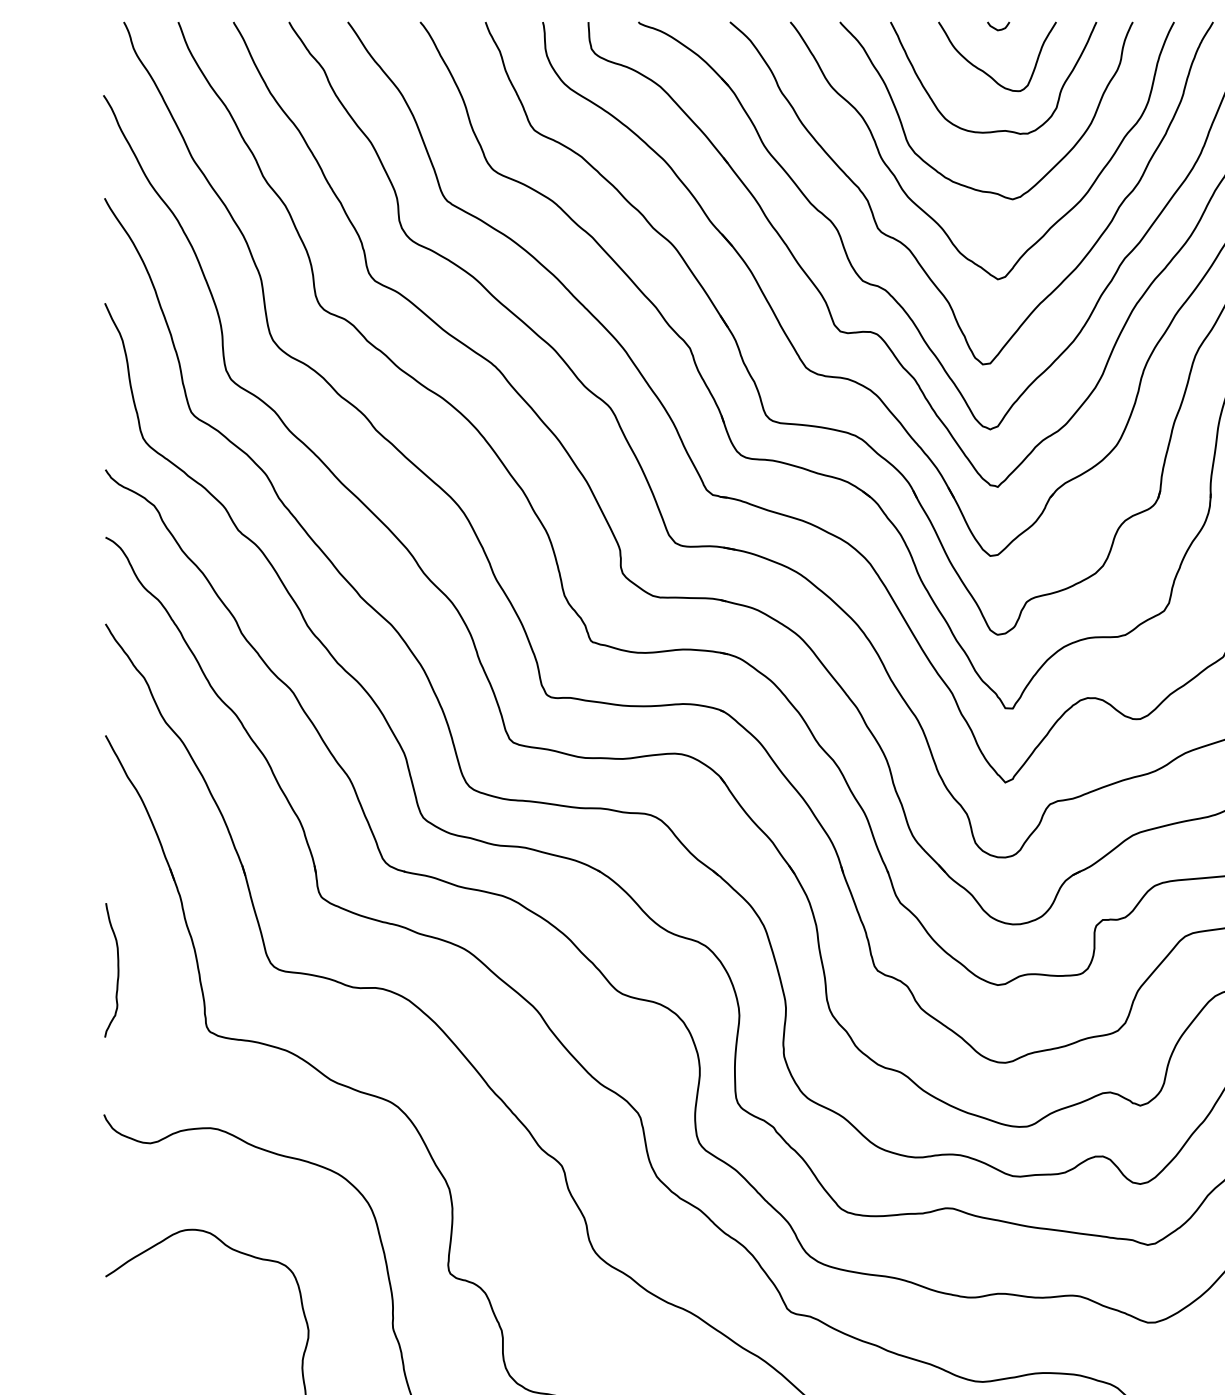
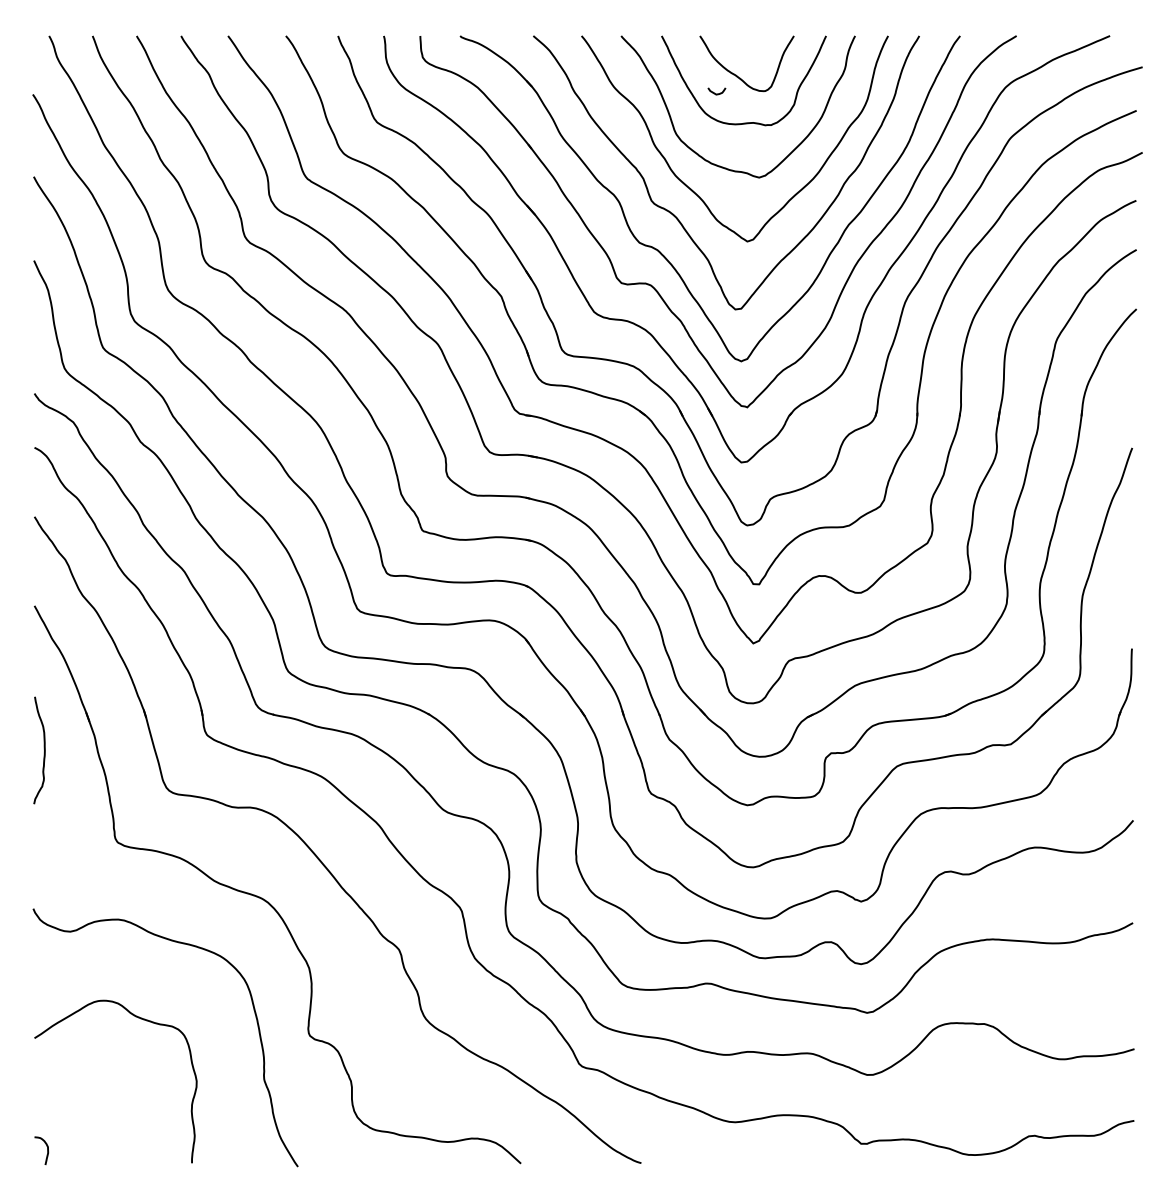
curve: (998, 29) -> (716, 93), moved
curve: (116, 967) -> (43, 748), moved

